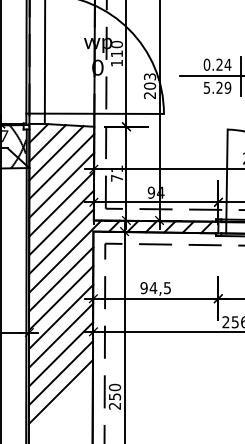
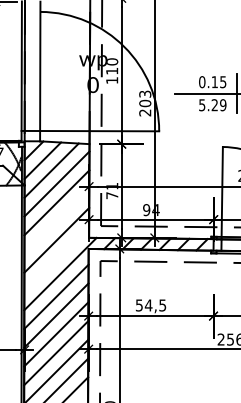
text: (223, 64) -> (218, 81), 0.24 -> 0.15
line: (61, 203) -> (56, 220), removed
line: (61, 241) -> (56, 258), removed
text: (143, 287) -> (138, 304), 94,5 -> 54,5

